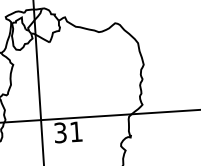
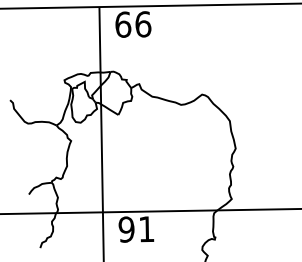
text: (60, 132) -> (126, 229), 31 -> 91

